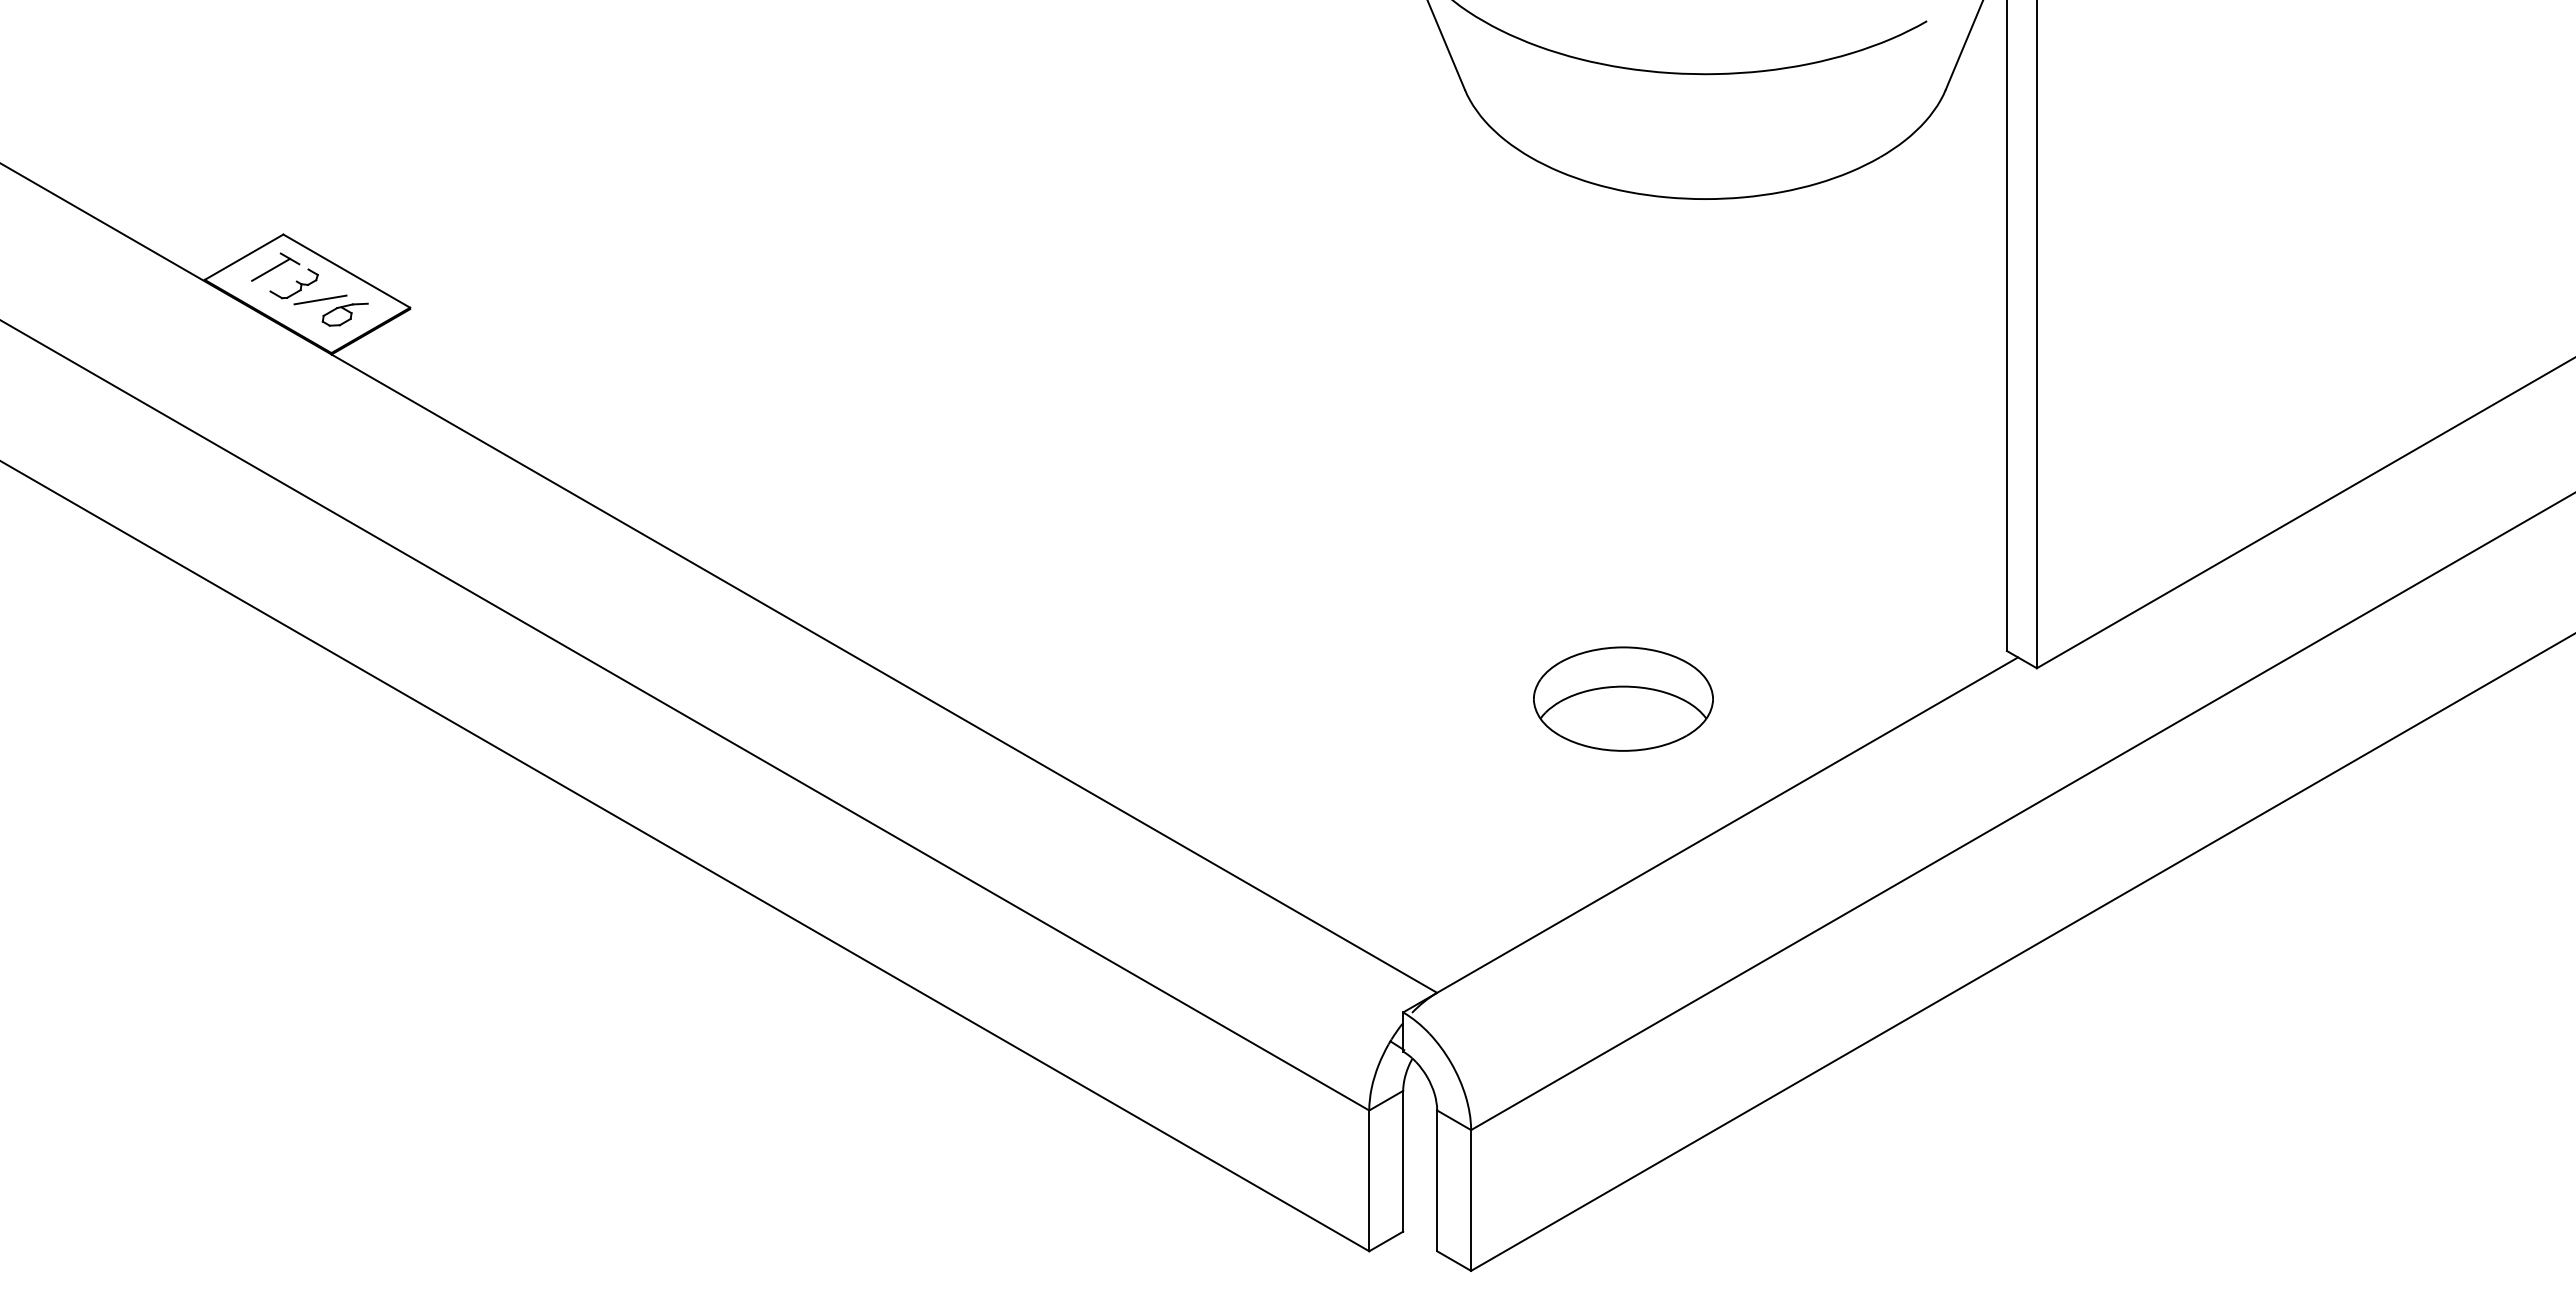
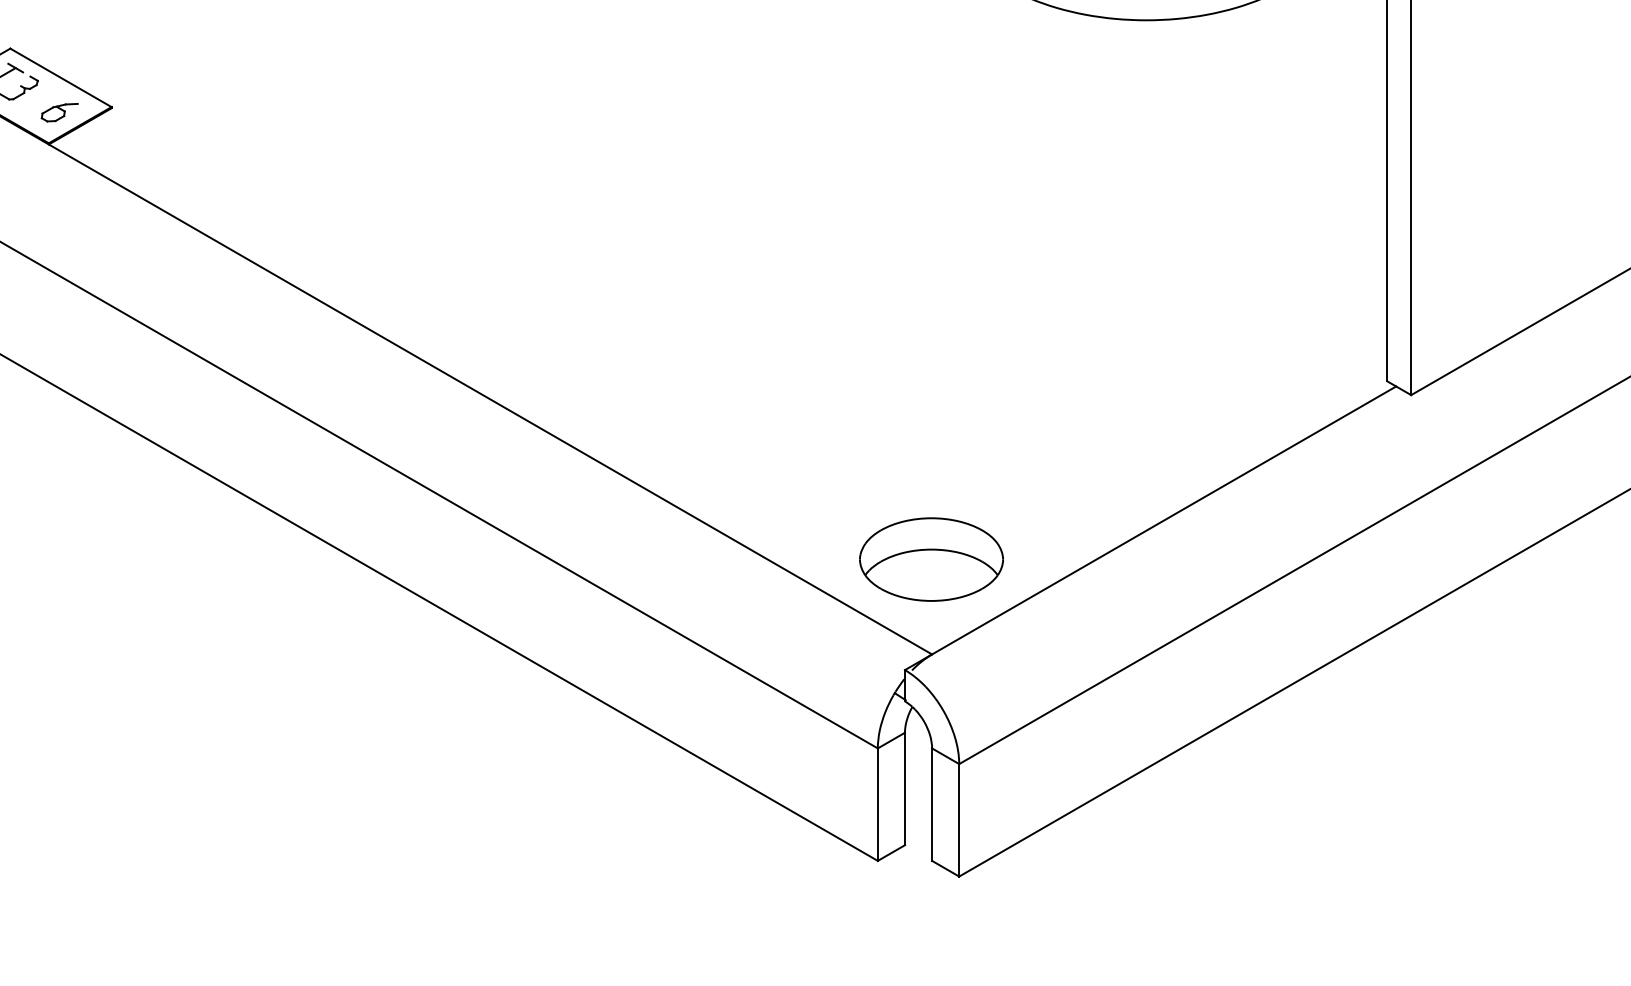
line: (320, 299) -> (39, 100), removed
part: (1623, 698) -> (931, 559), moved

